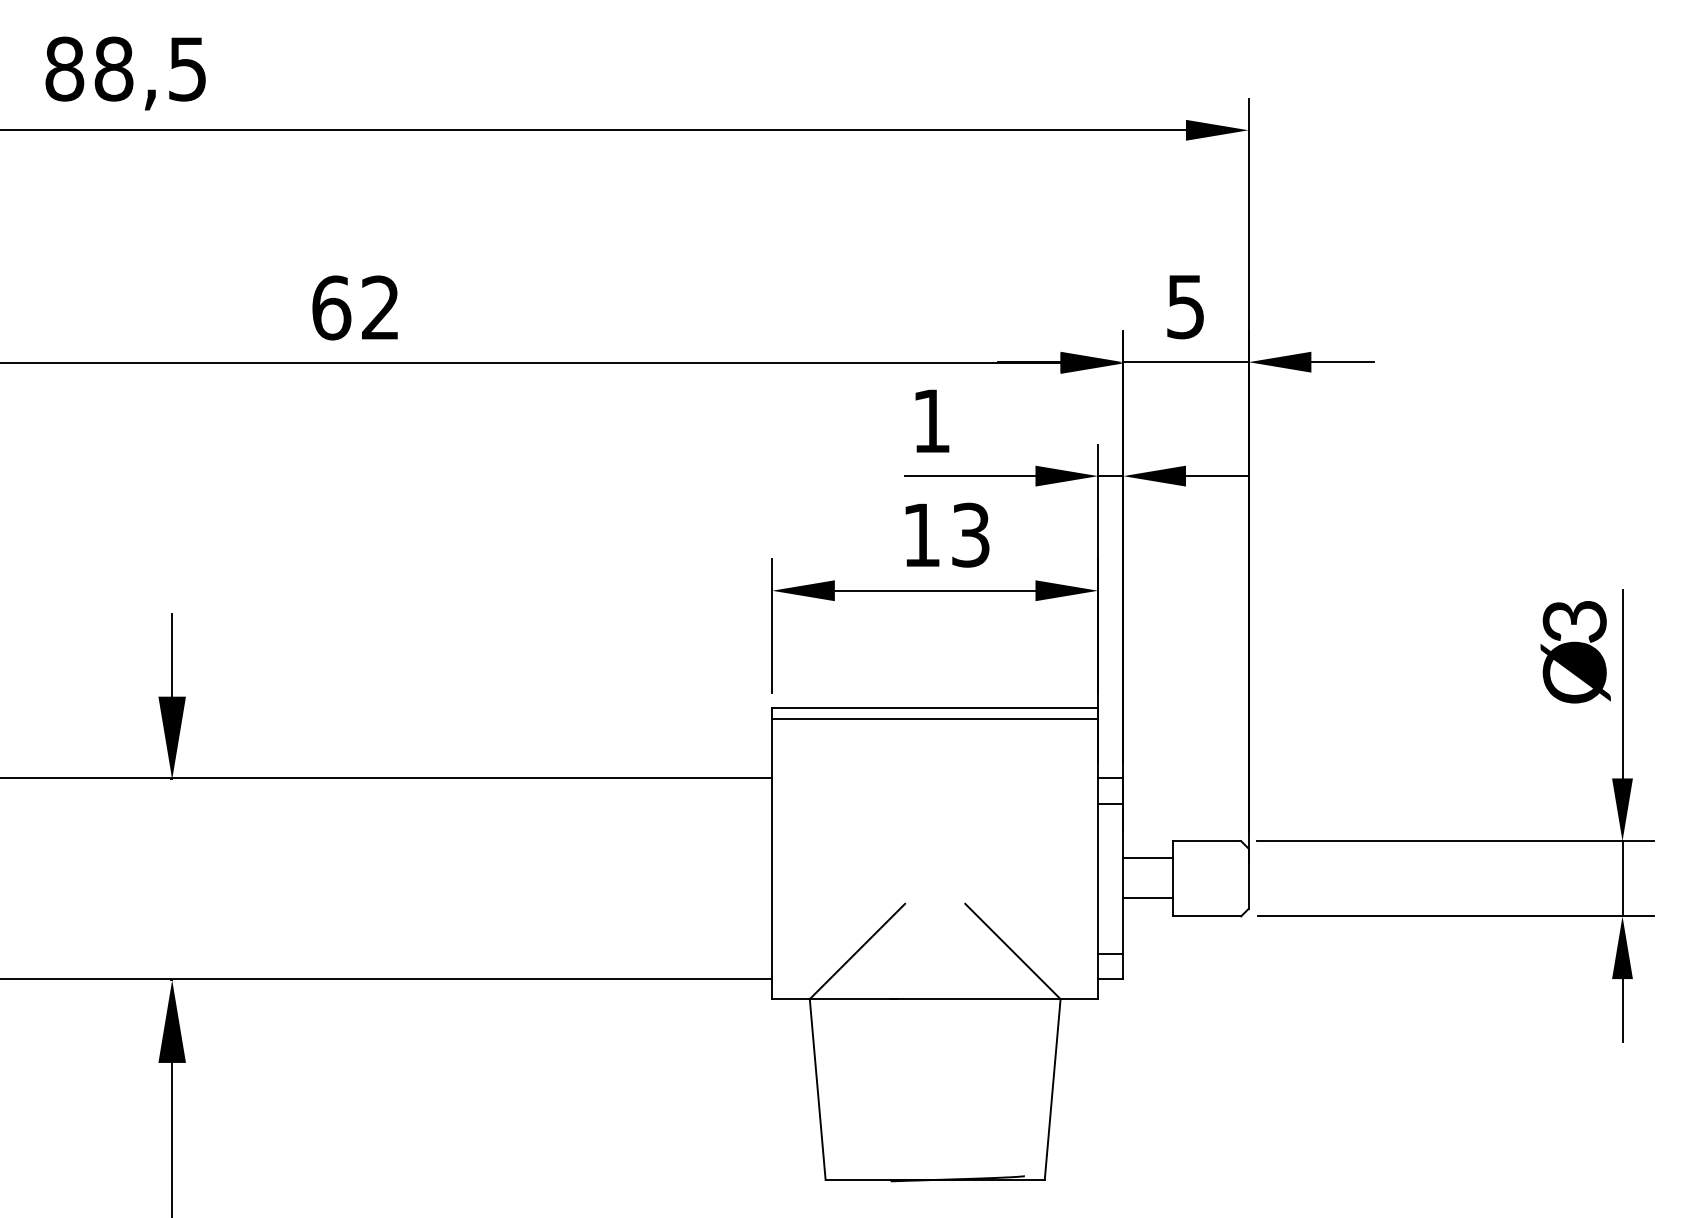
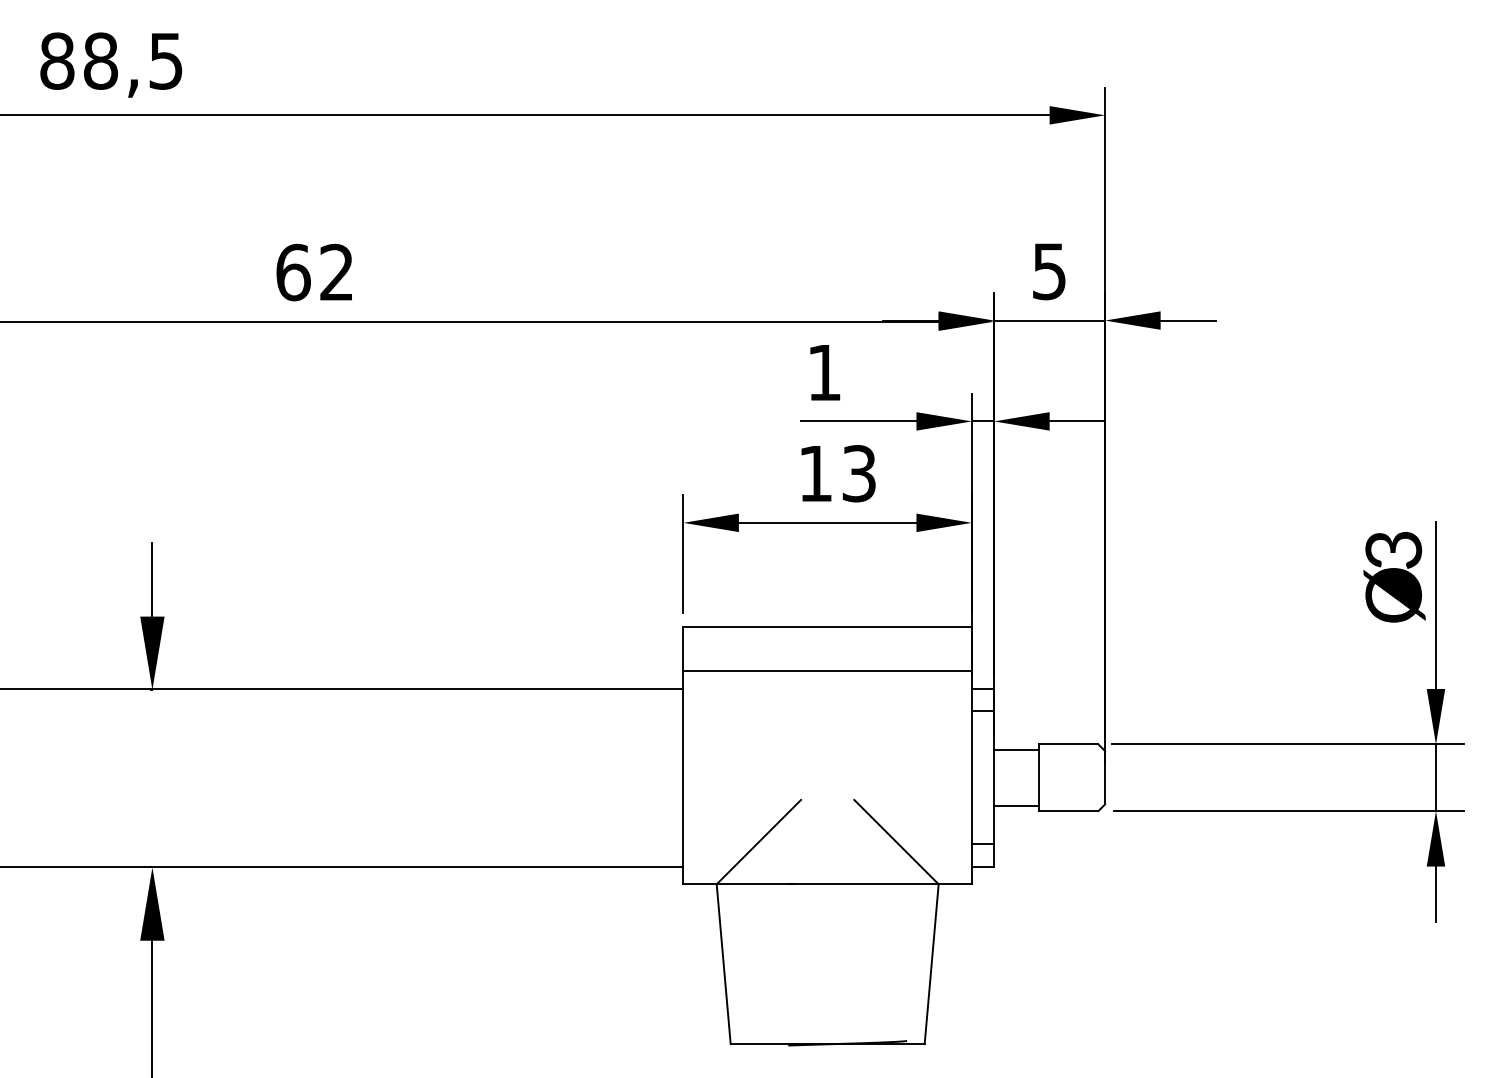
line: (934, 719) -> (827, 671), moved
line: (1148, 858) -> (1016, 805), moved
line: (1148, 898) -> (1016, 750), moved

